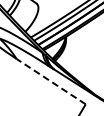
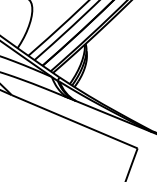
line: (51, 81) -> (75, 121), dashed -> solid

